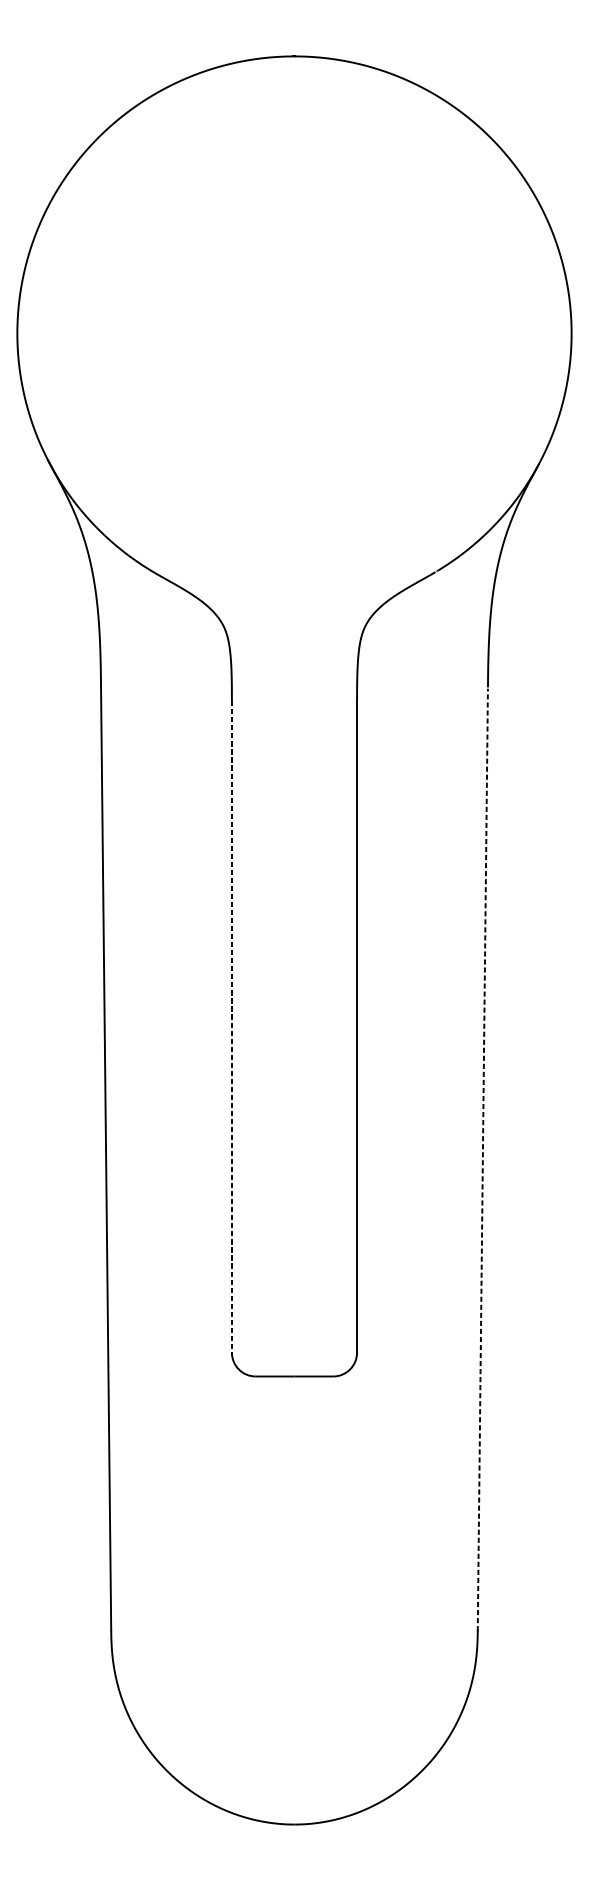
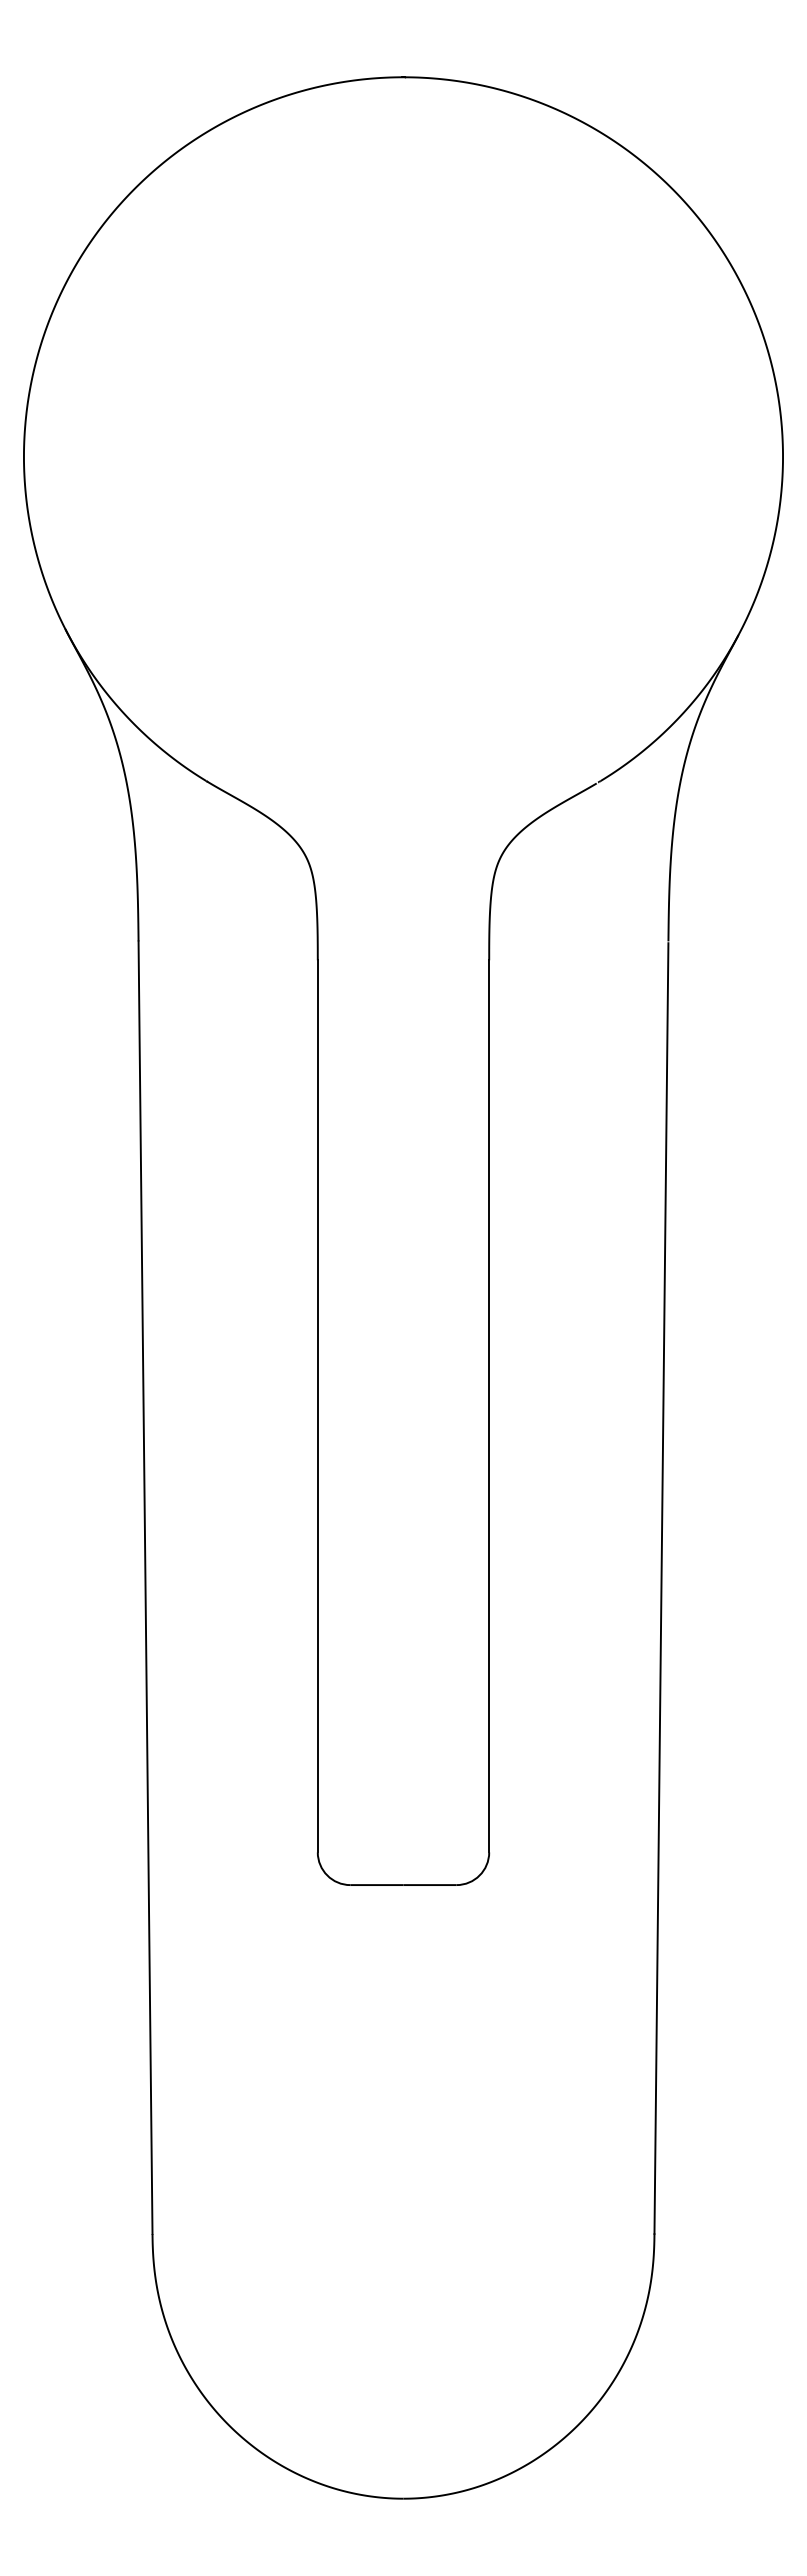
line: (231, 1027) -> (317, 1406), dashed -> solid
line: (482, 1159) -> (661, 1588), dashed -> solid

